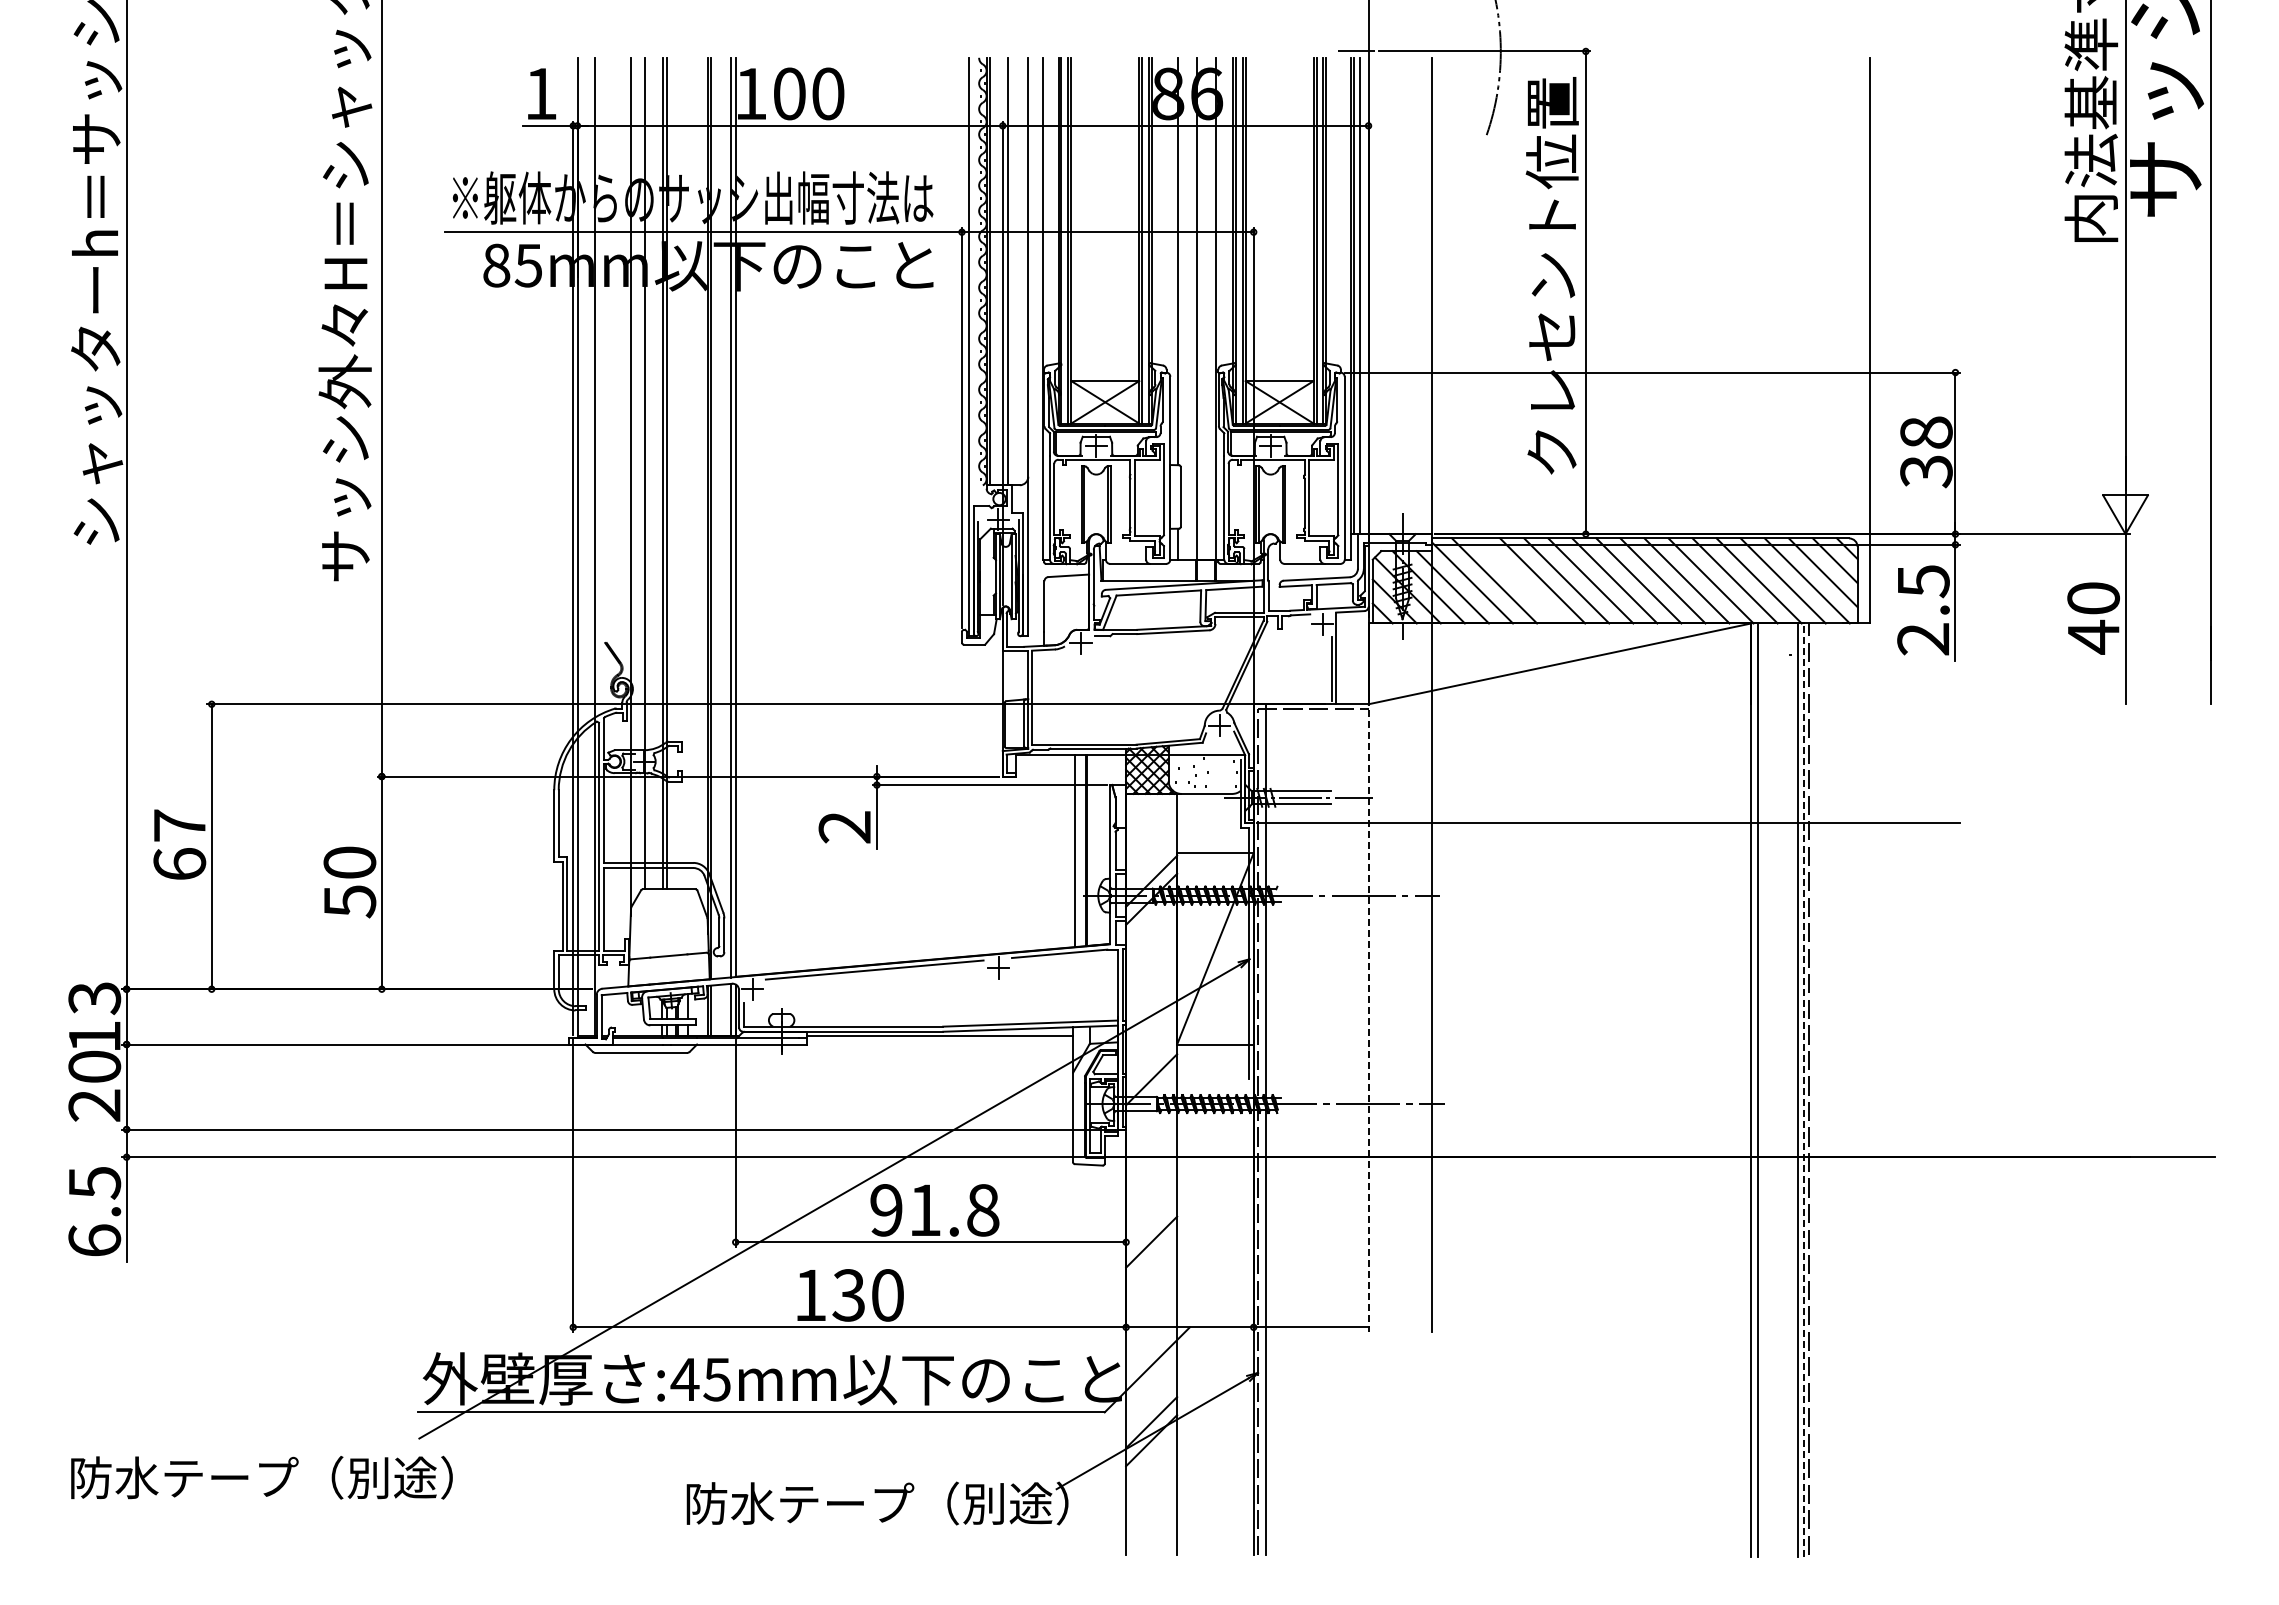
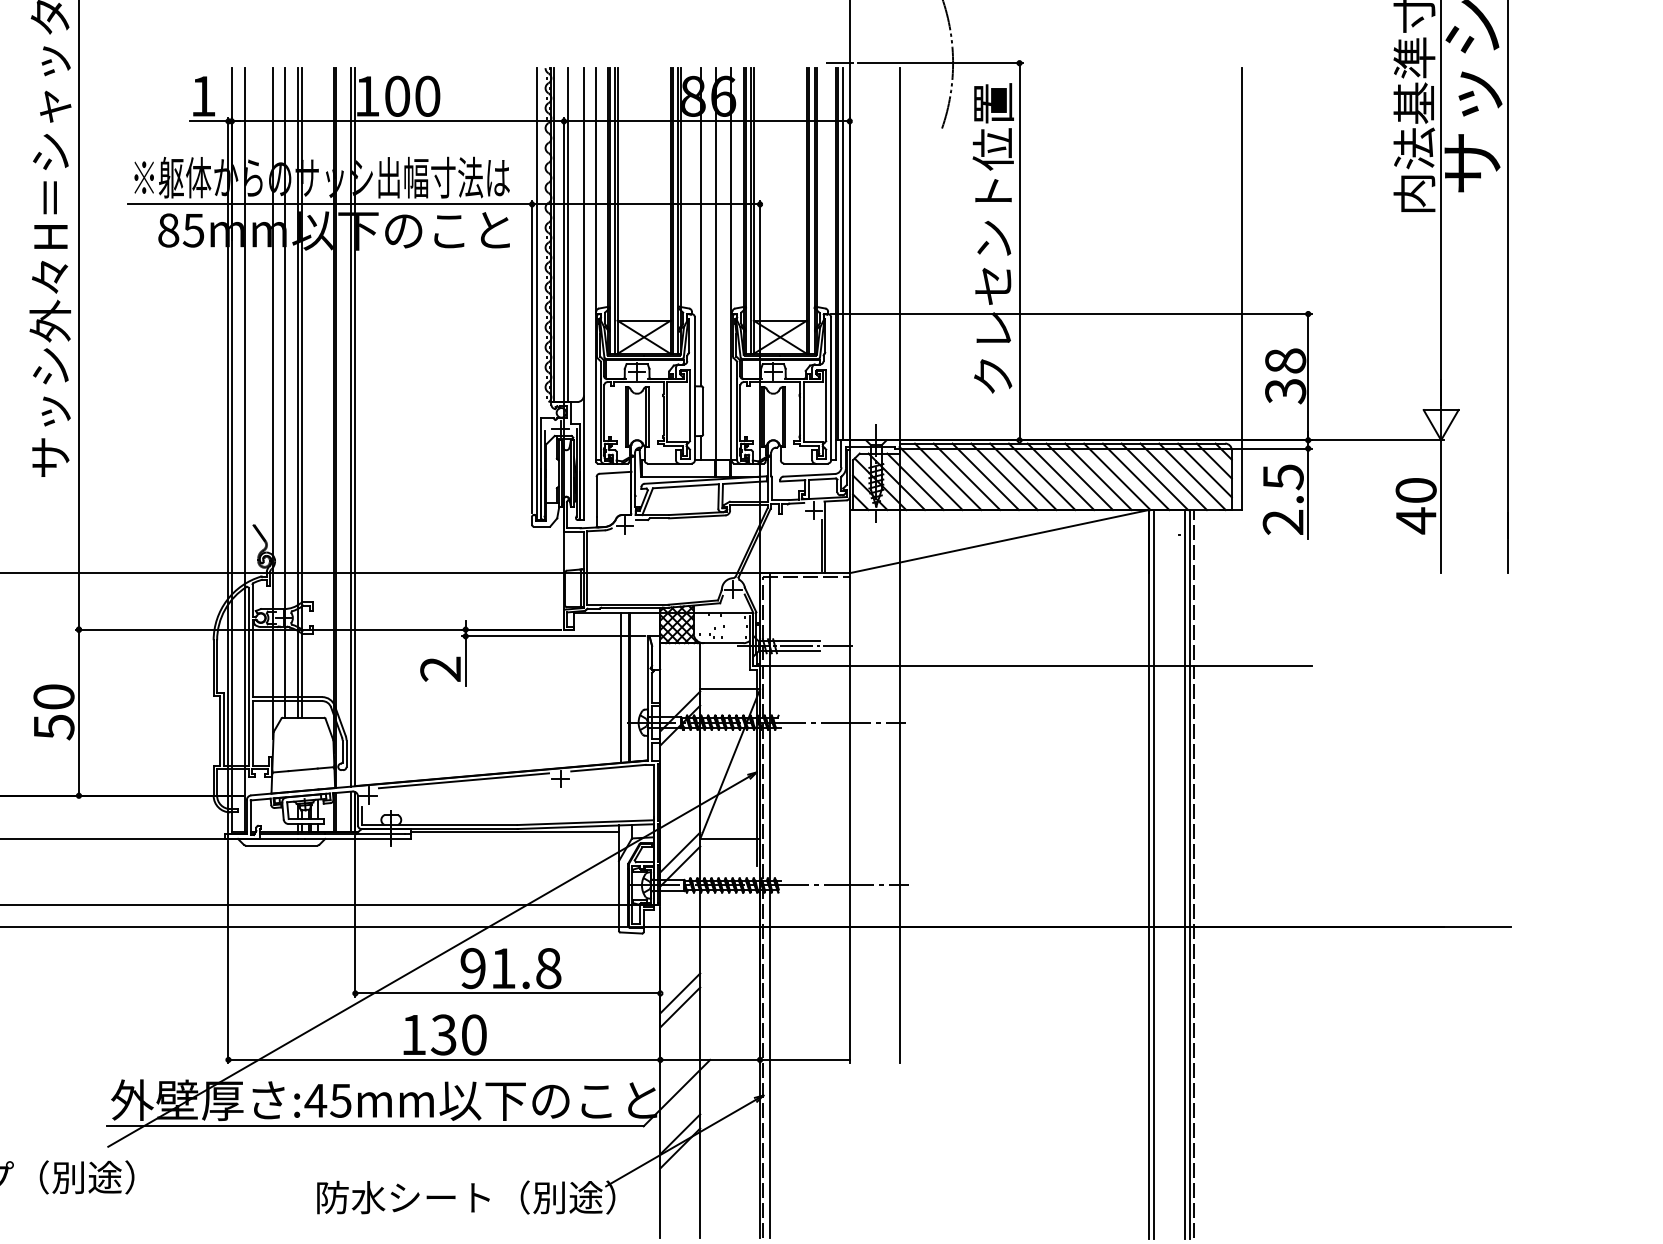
line: (1518, 580) -> (966, 476), added
line: (1368, 971) -> (849, 781), dashed -> solid
line: (1151, 1061) -> (680, 852), added
line: (1804, 1090) -> (1190, 874), dashed -> solid
line: (1151, 1259) -> (680, 1006), added
text: (847, 1502) -> (442, 1196), 防水テープ（別途） -> 防水シート（別途）

